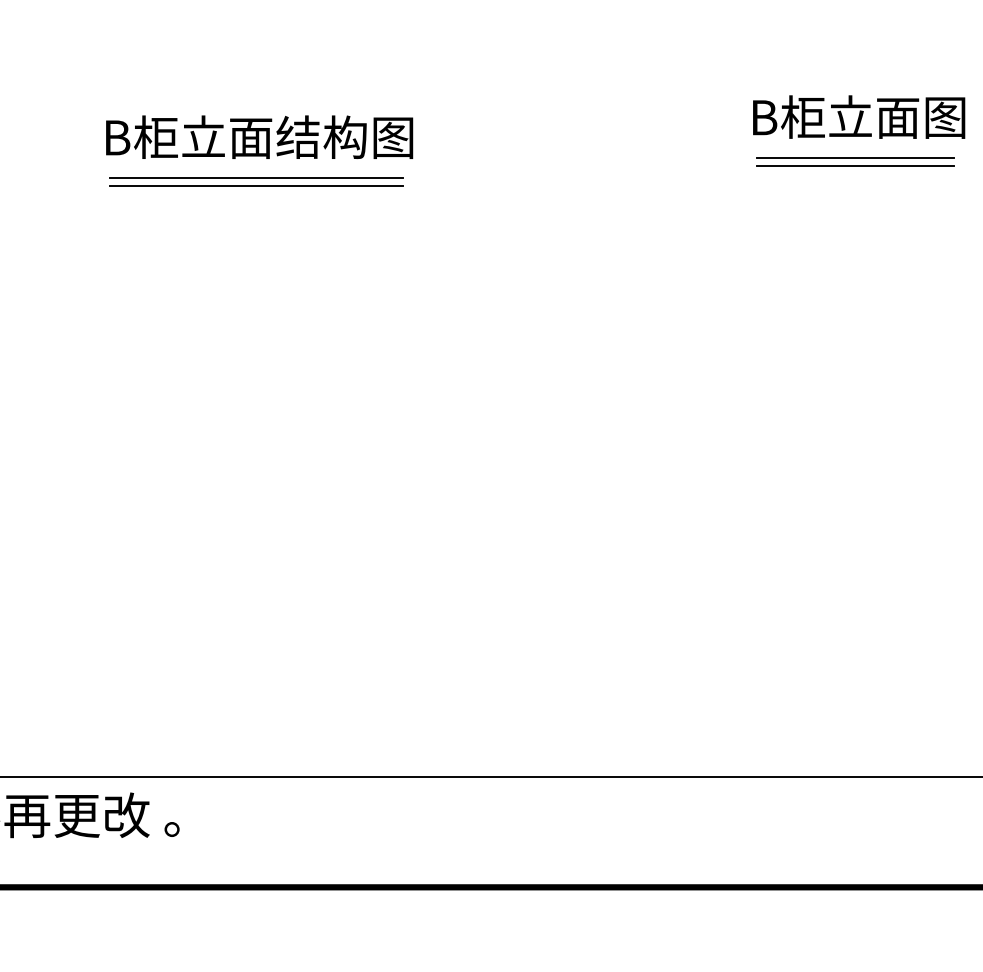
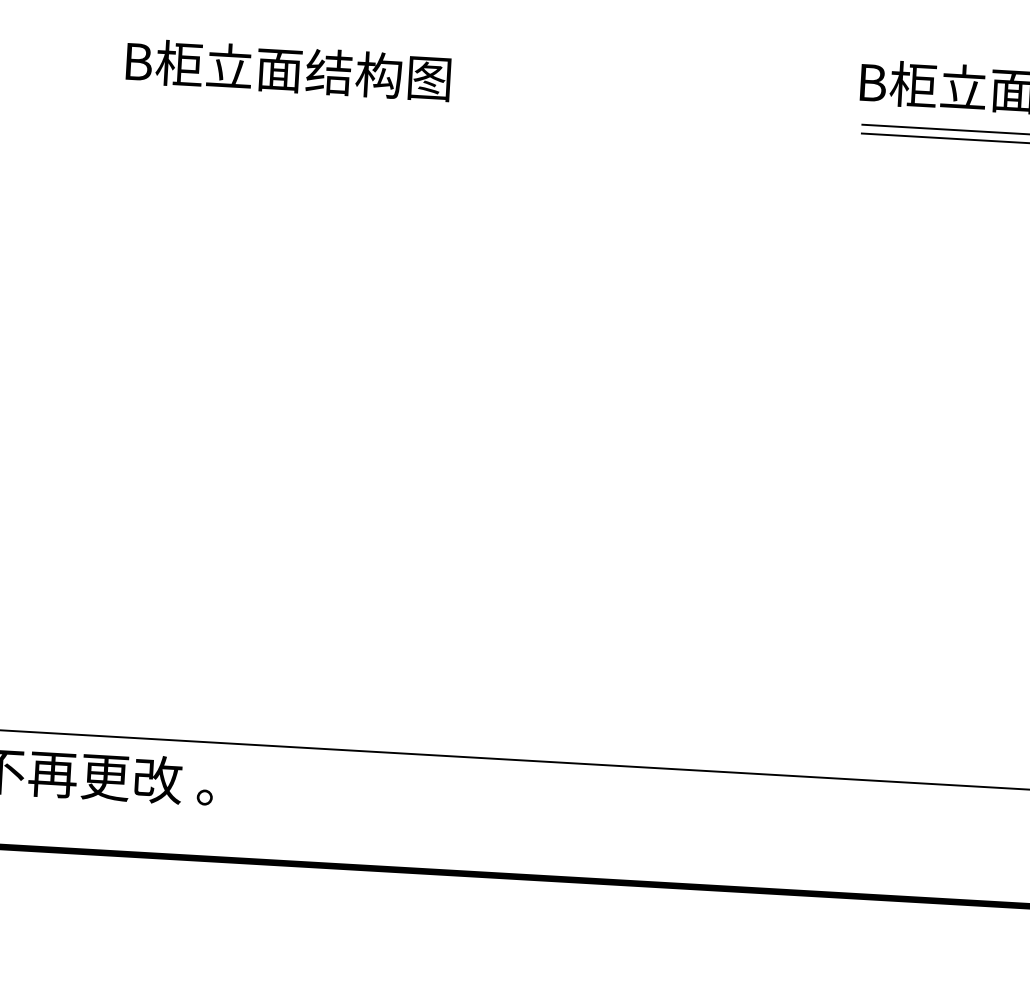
text: (259, 136) -> (288, 69), moved
line: (255, 177) -> (332, 115), removed
line: (255, 186) -> (331, 124), removed

